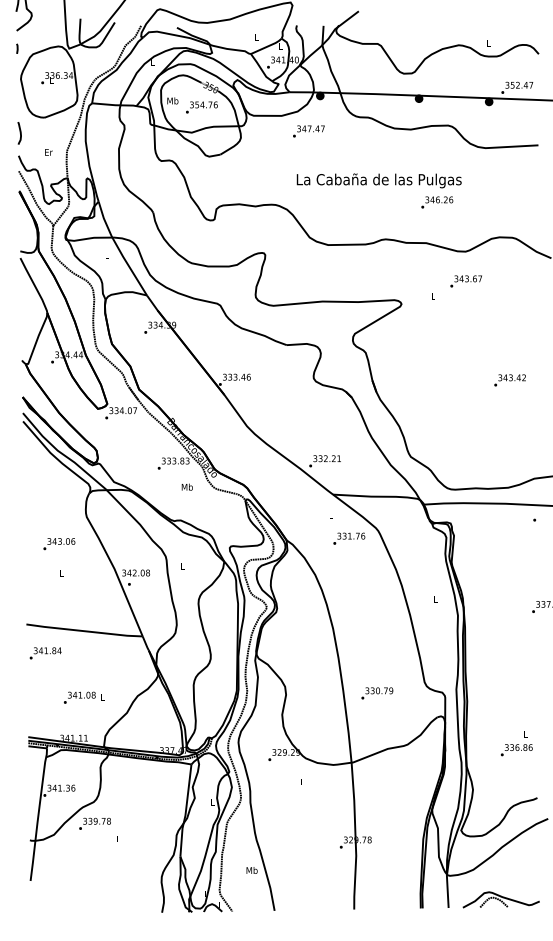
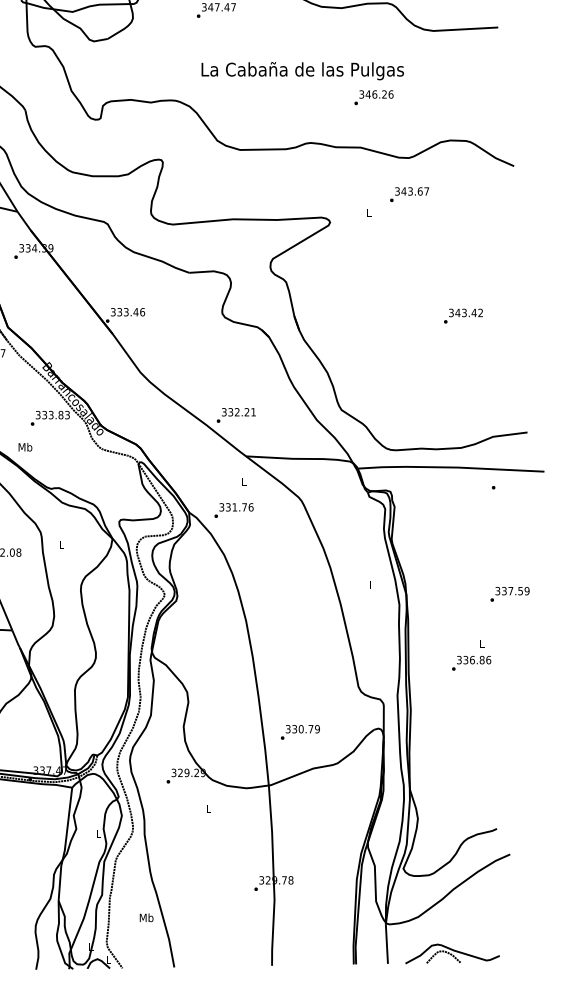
text: (186, 486) -> (24, 446), moved
text: (349, 538) -> (234, 510), moved
text: (377, 693) -> (300, 732), moved
text: (516, 743) -> (471, 655), moved

